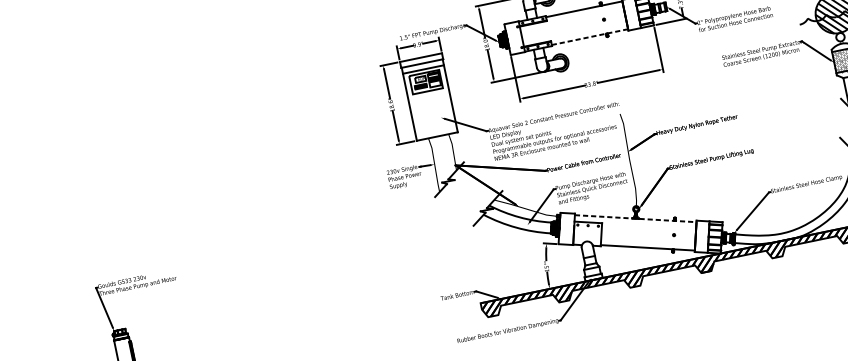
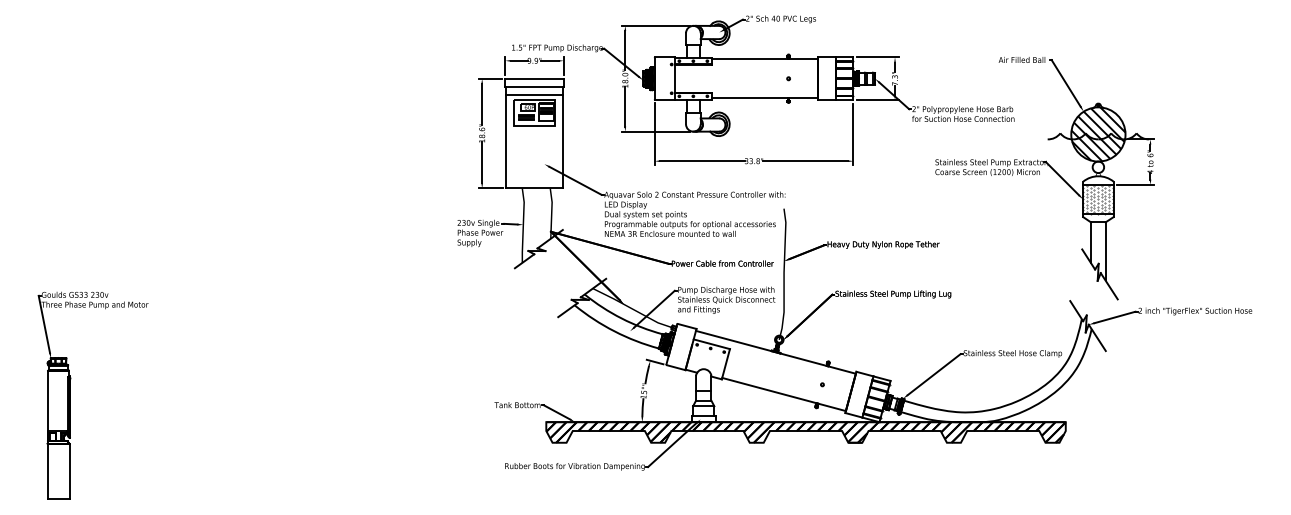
line: (590, 37) -> (765, 98), dashed -> solid
line: (635, 218) -> (775, 352), dashed -> solid

